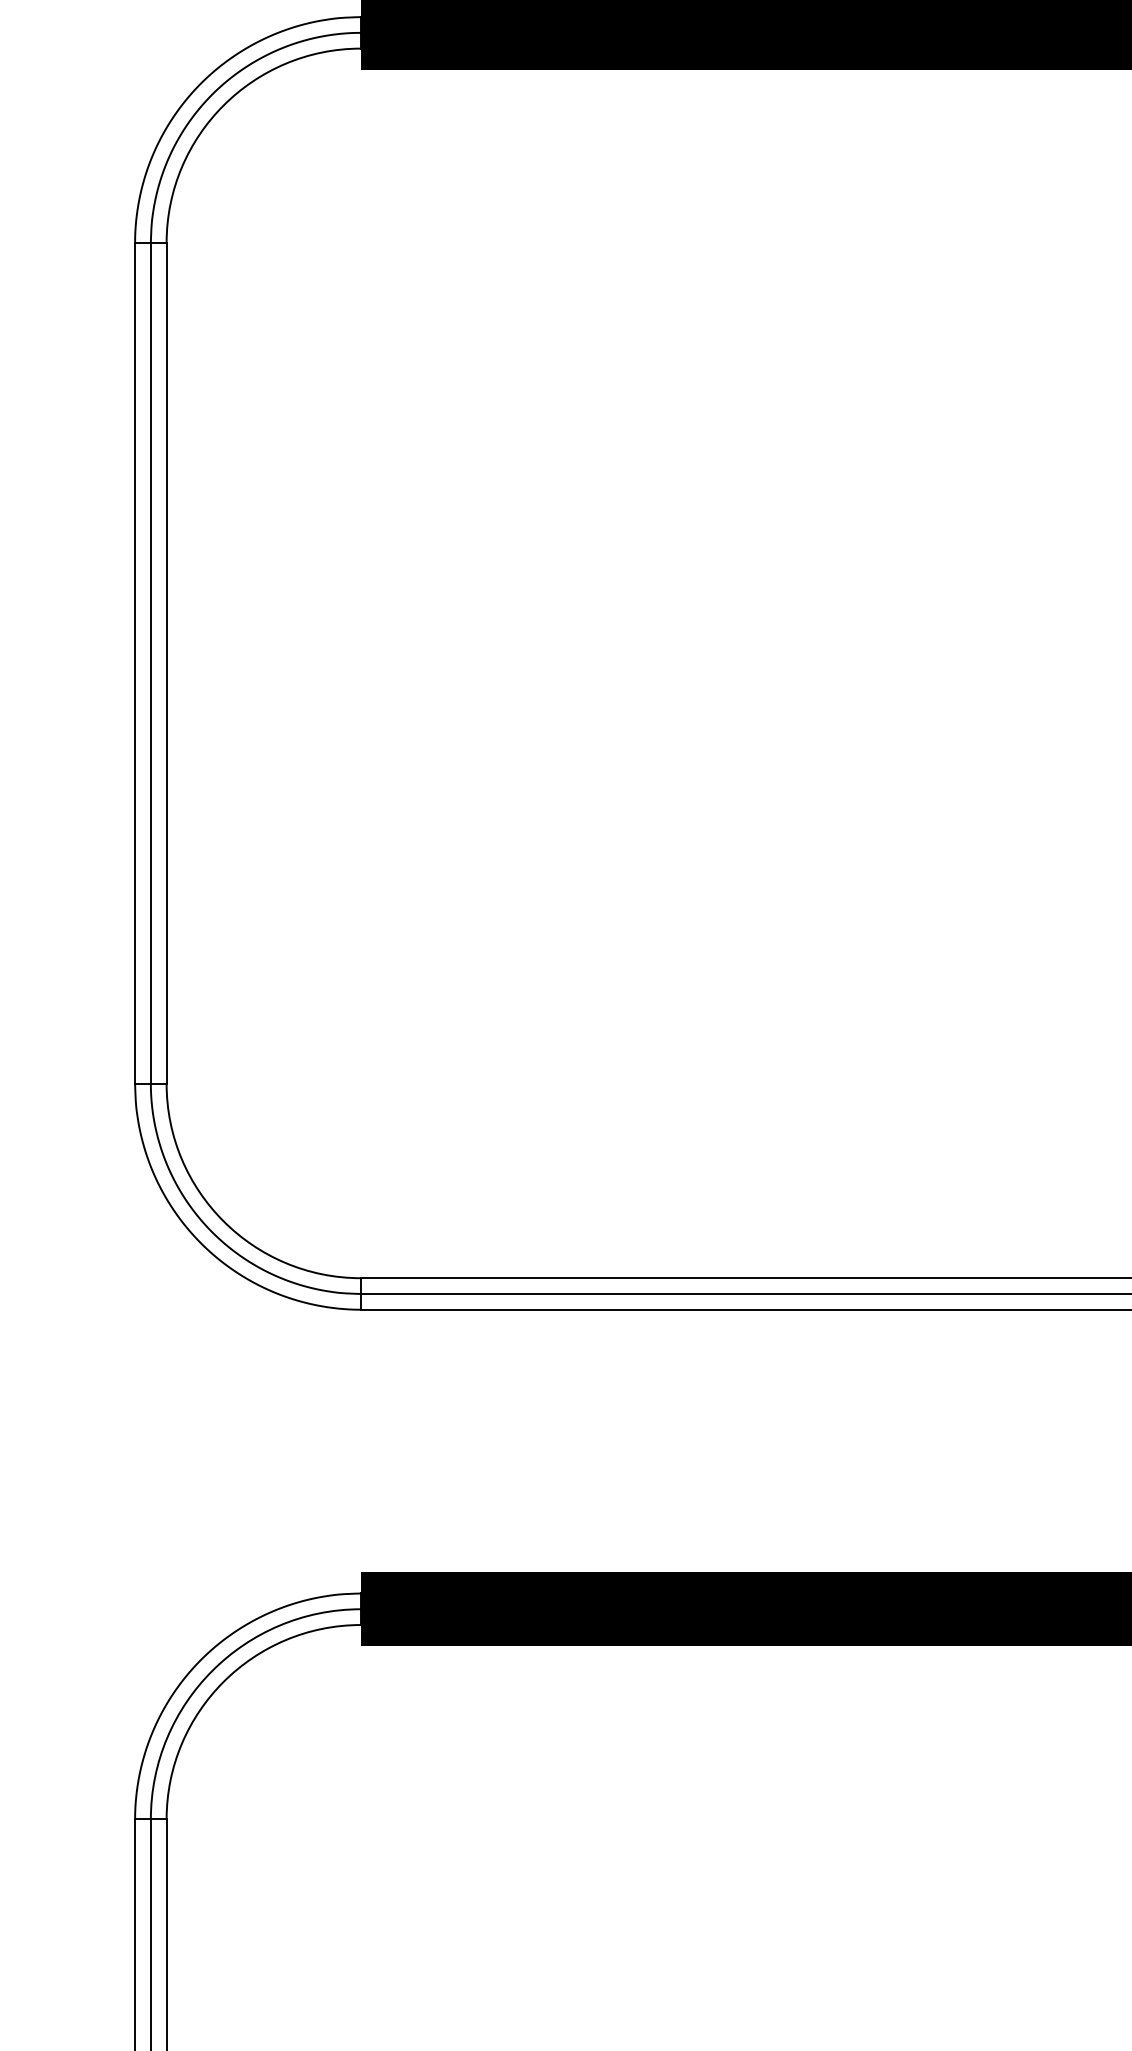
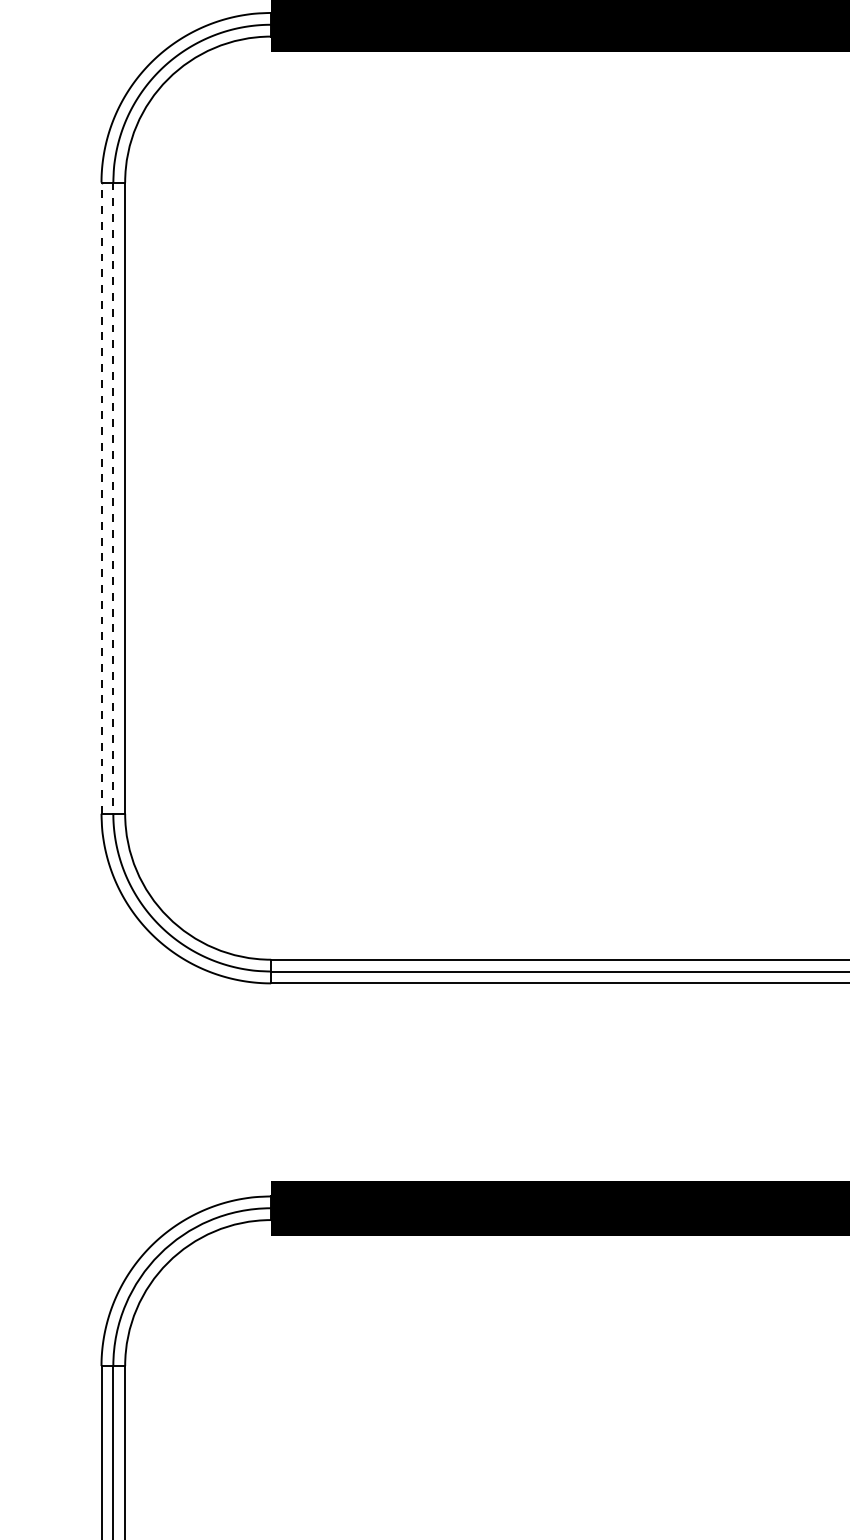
line: (135, 663) -> (101, 498), solid -> dashed
line: (151, 663) -> (113, 498), solid -> dashed

